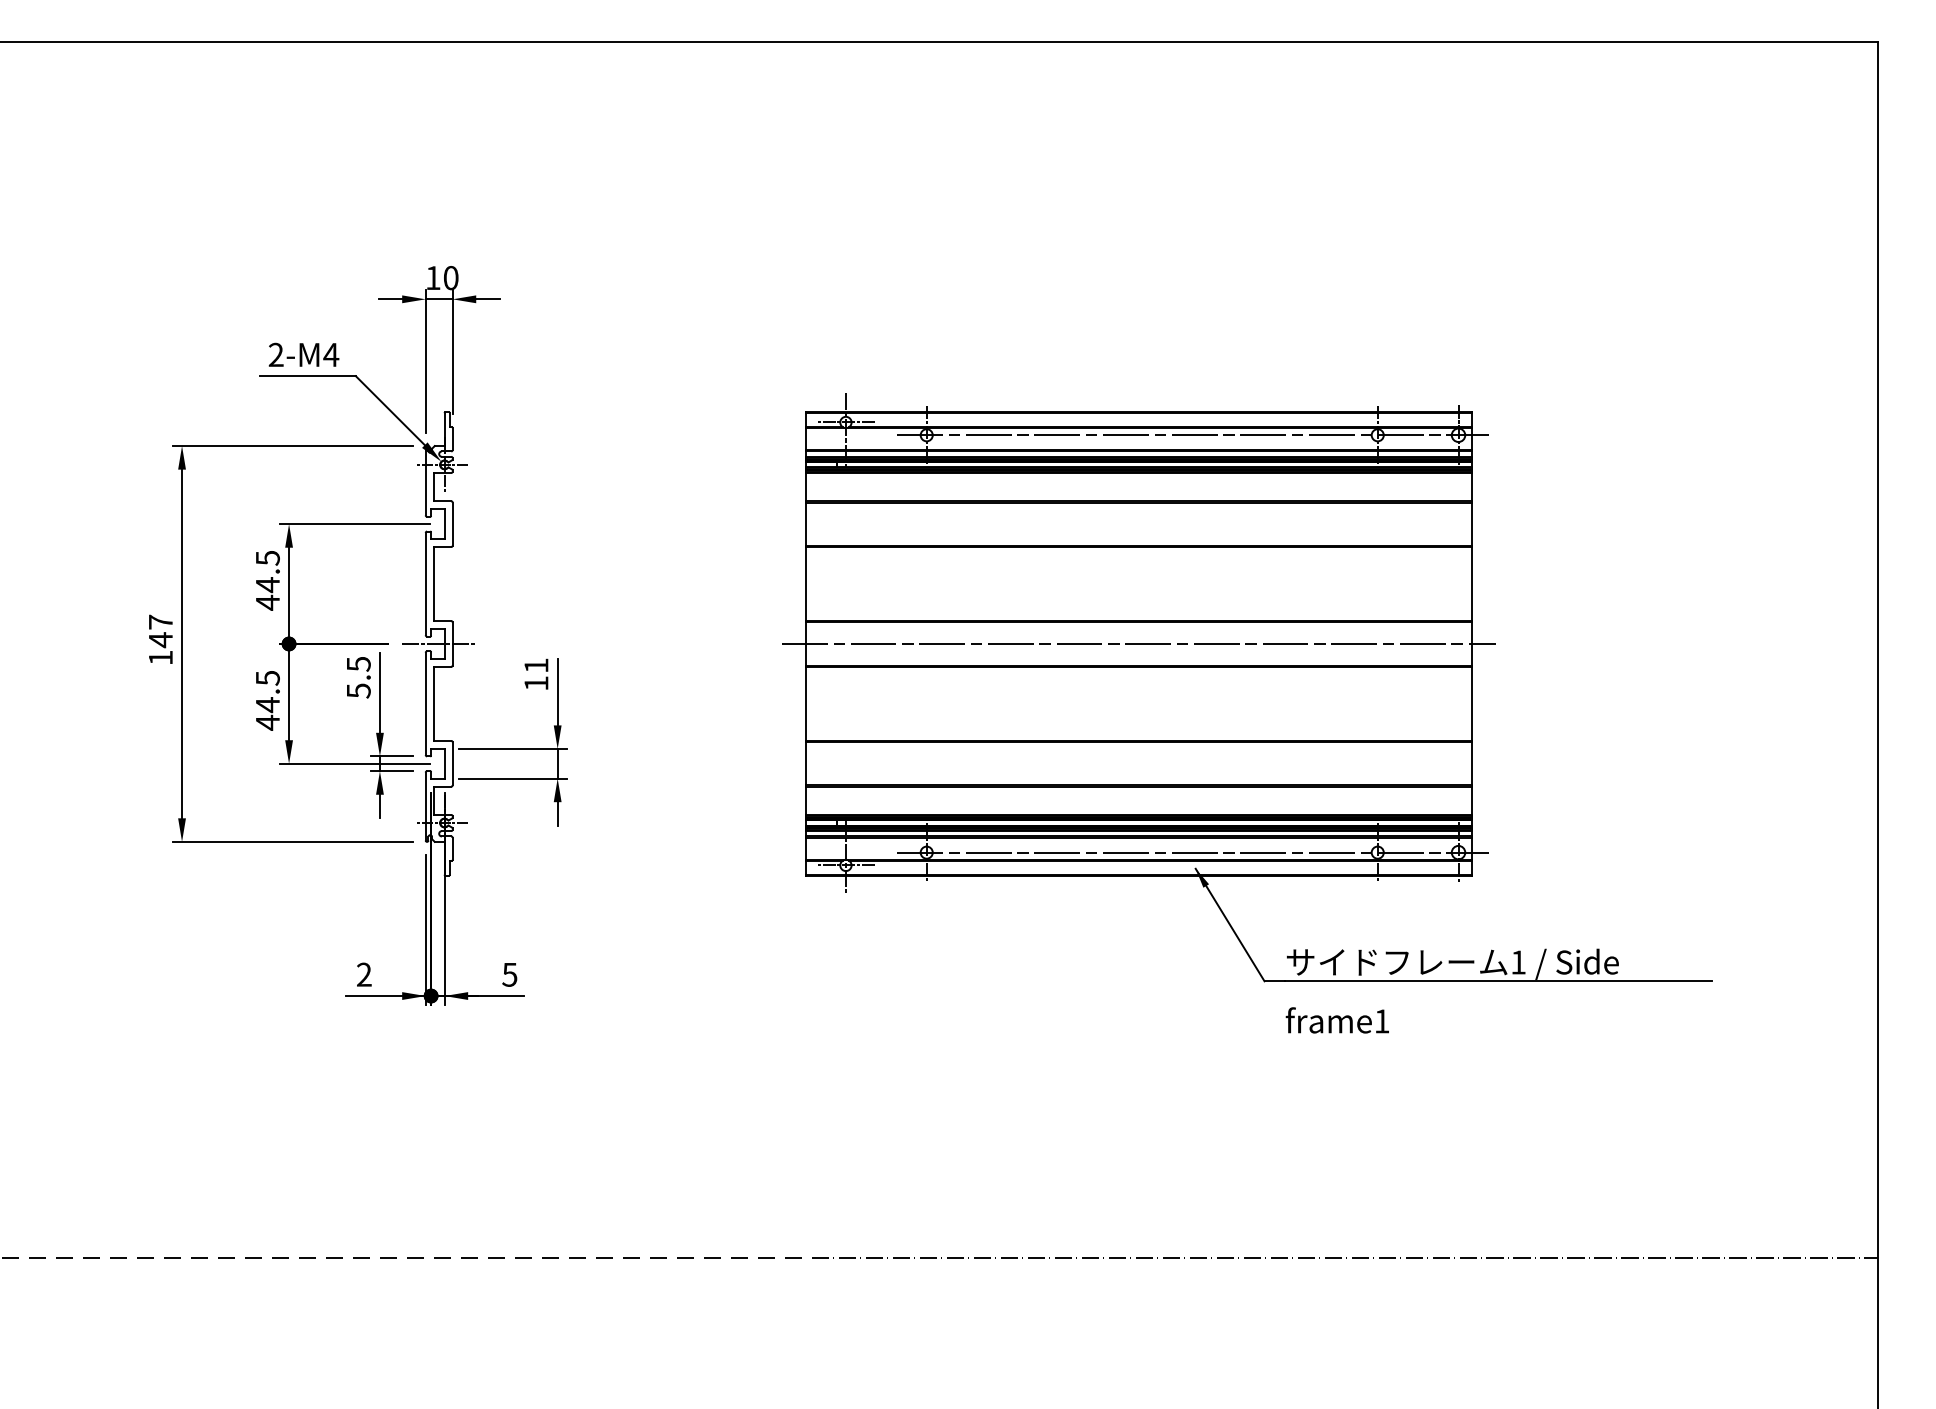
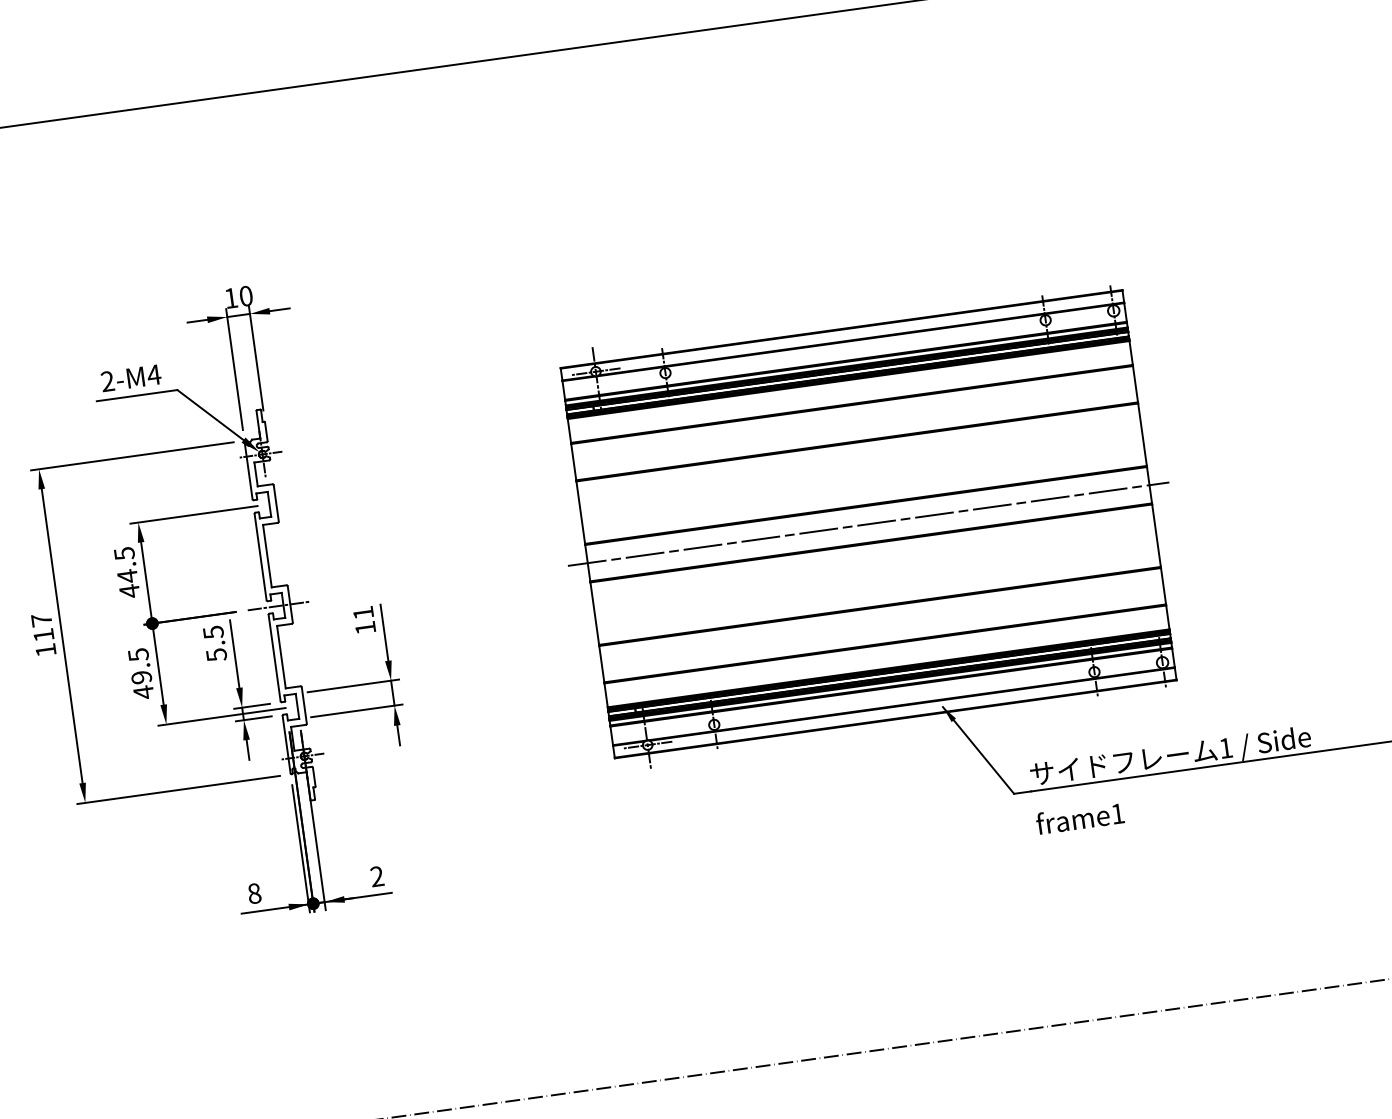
line: (1192, 435) -> (889, 342), removed
text: (160, 640) -> (43, 635), 147 -> 117
text: (267, 705) -> (141, 677), 44.5 -> 49.5
line: (1192, 852) -> (938, 693), removed
text: (364, 974) -> (254, 893), 2 -> 8
text: (509, 974) -> (376, 876), 5 -> 2

